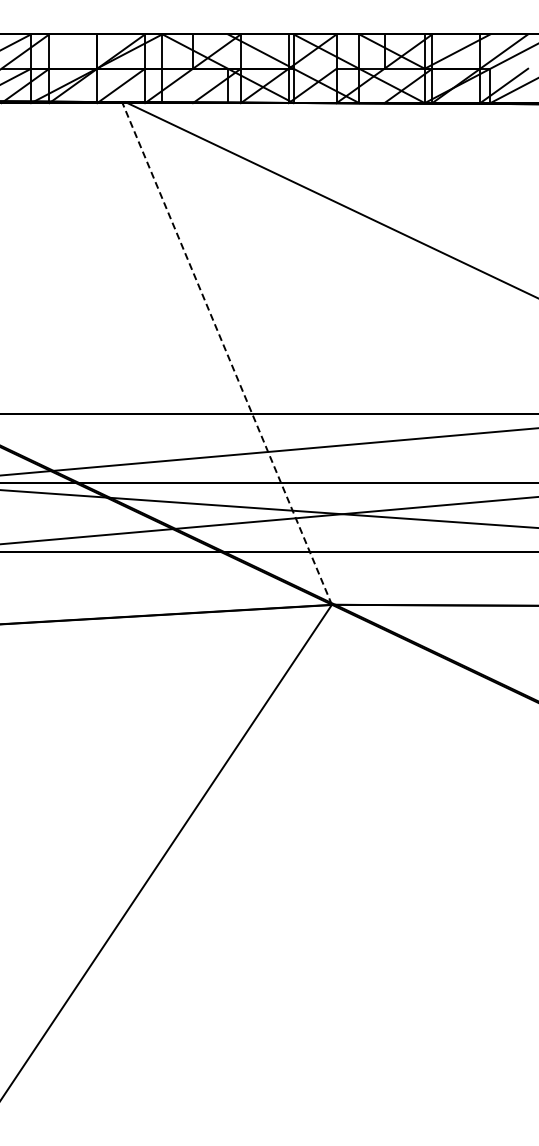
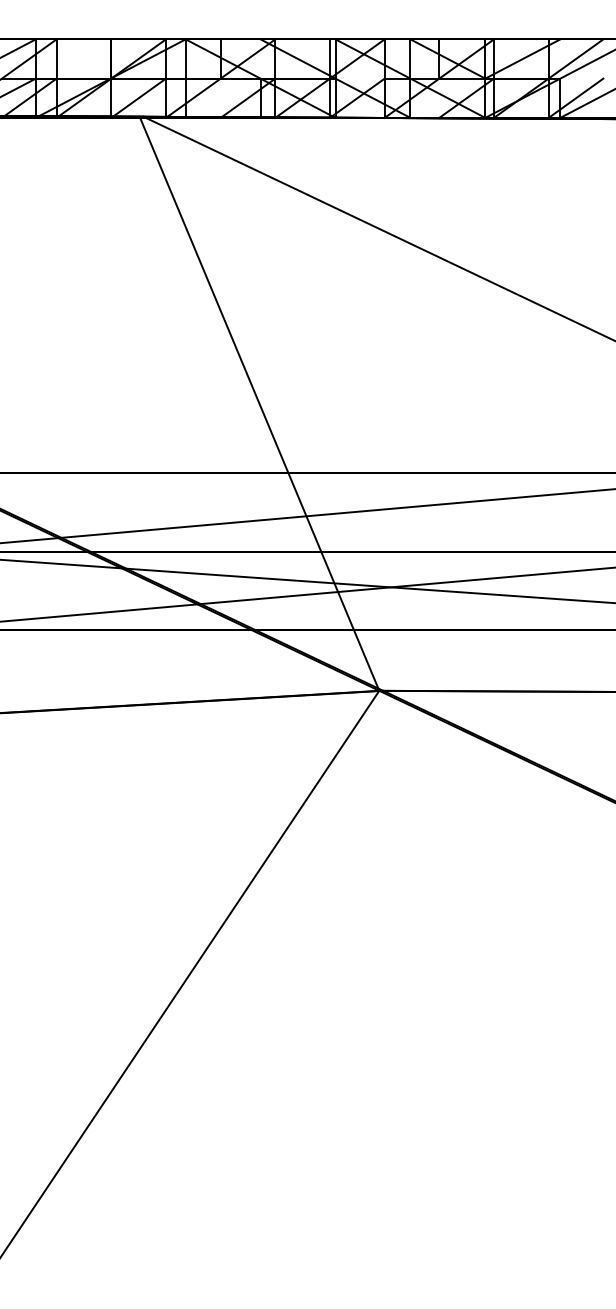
line: (226, 353) -> (258, 403), dashed -> solid

